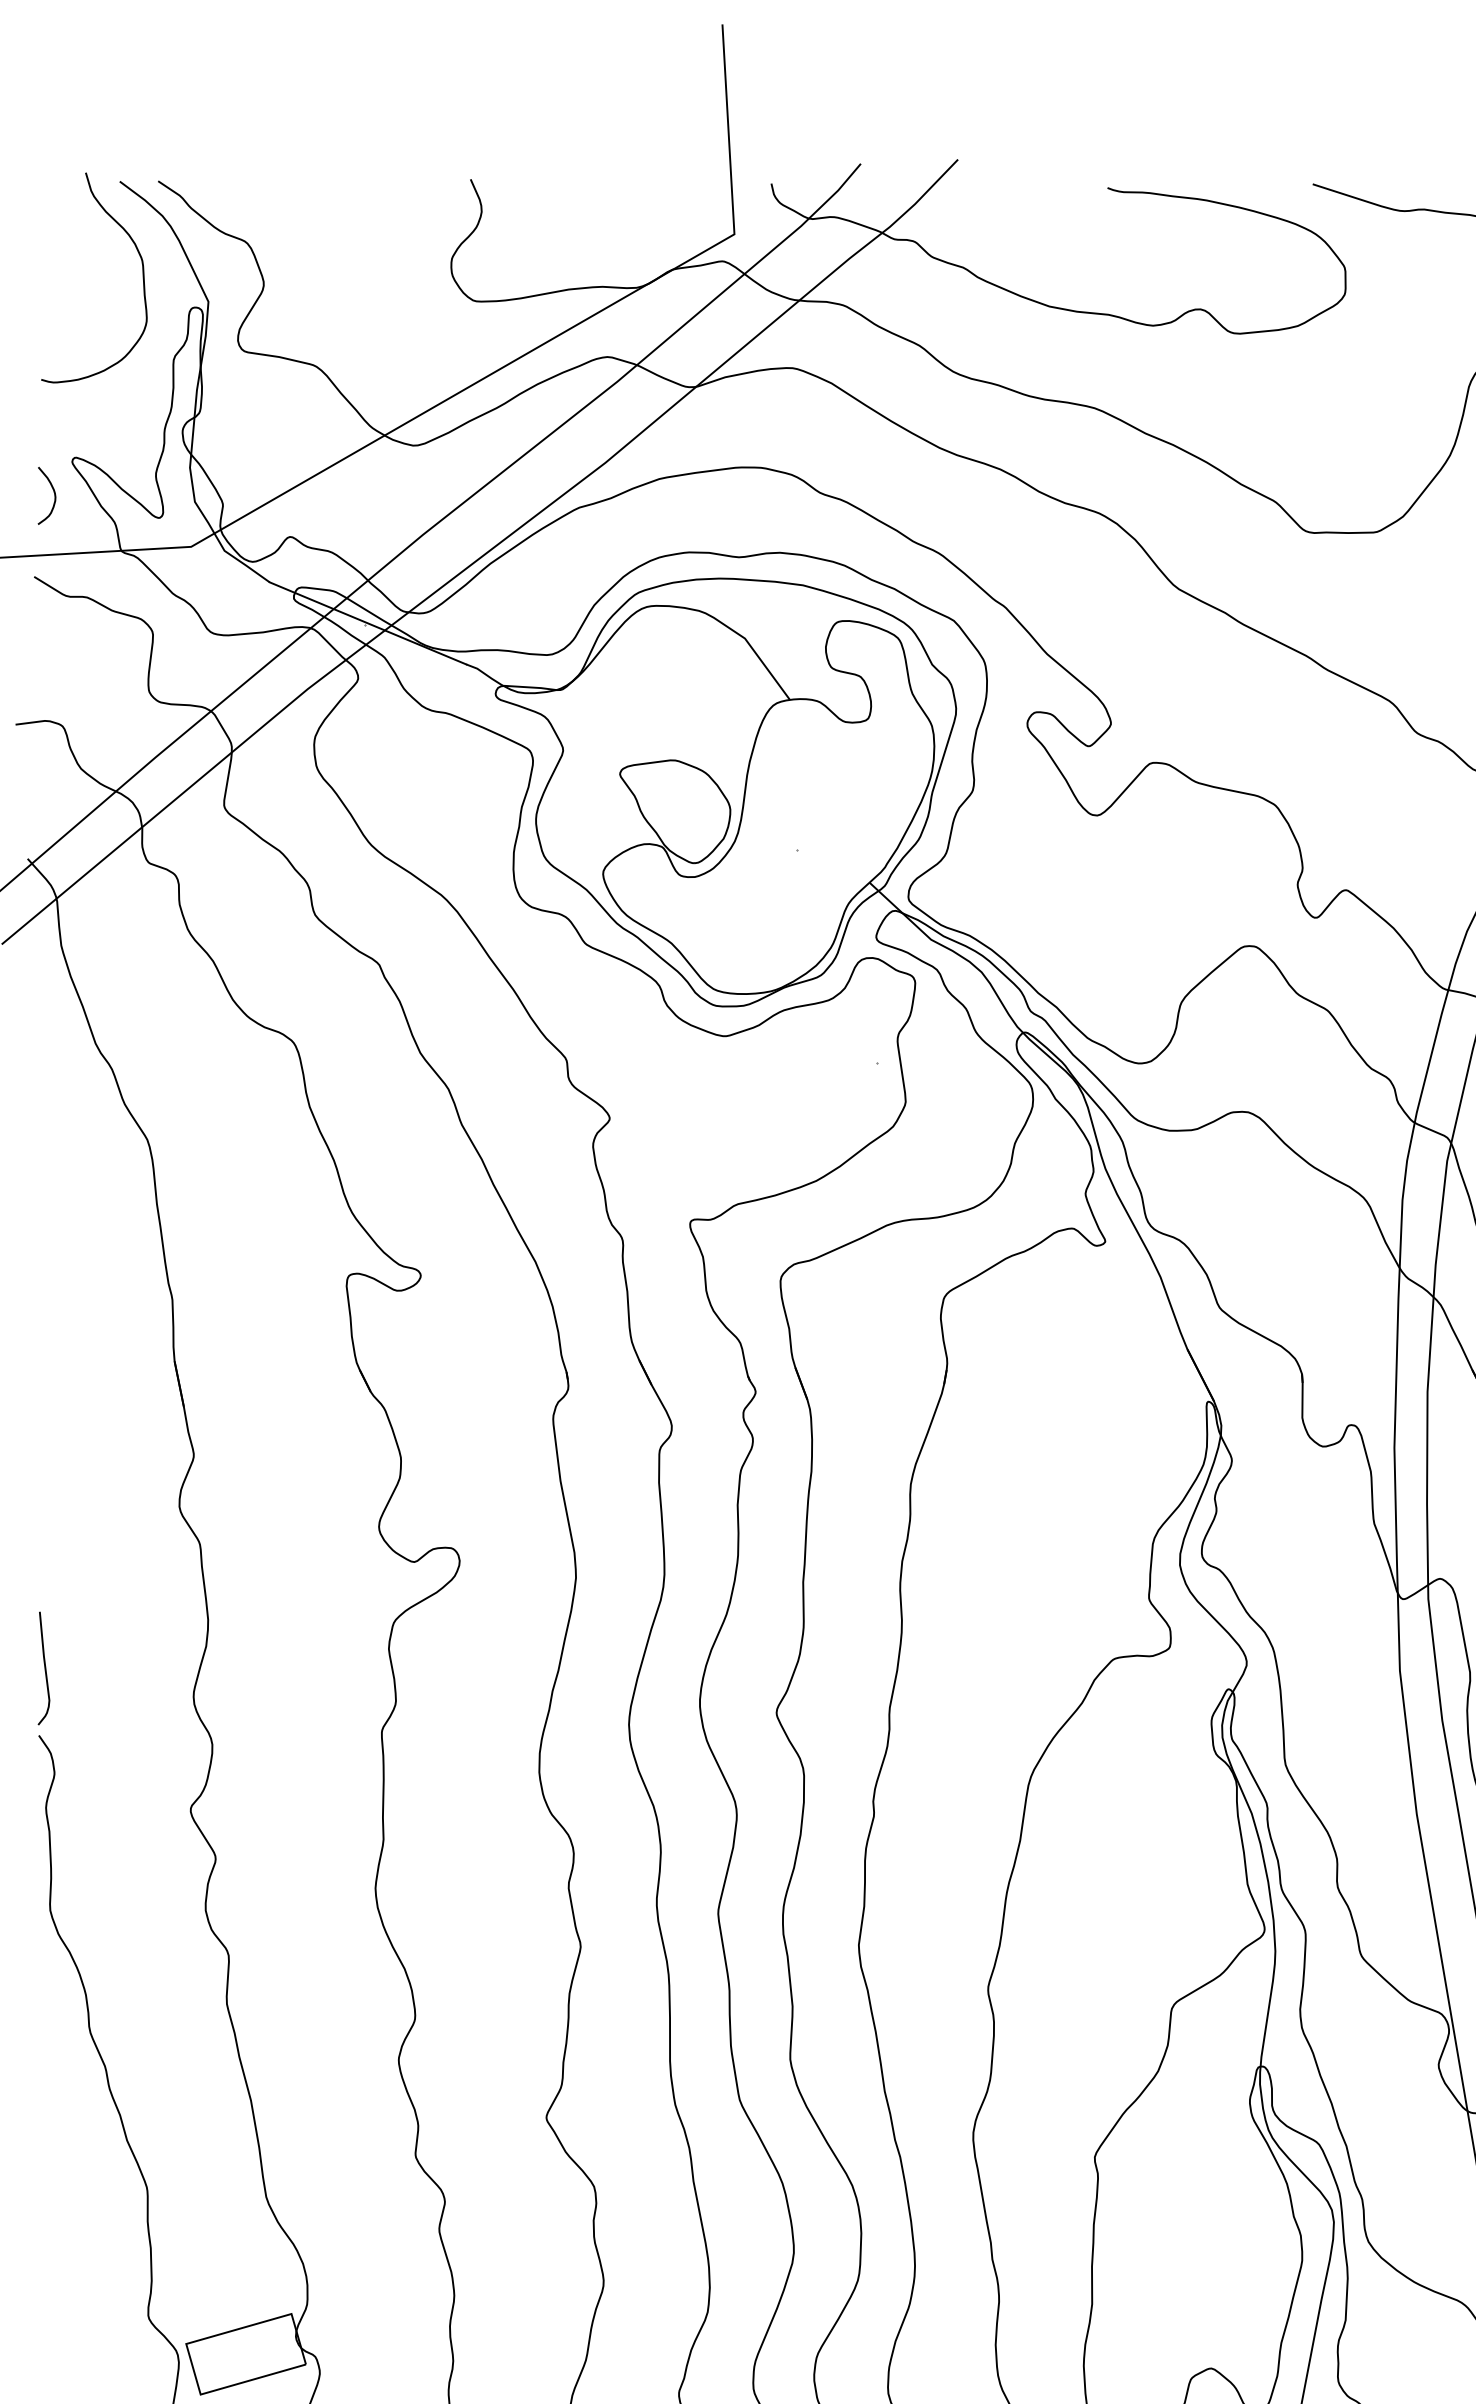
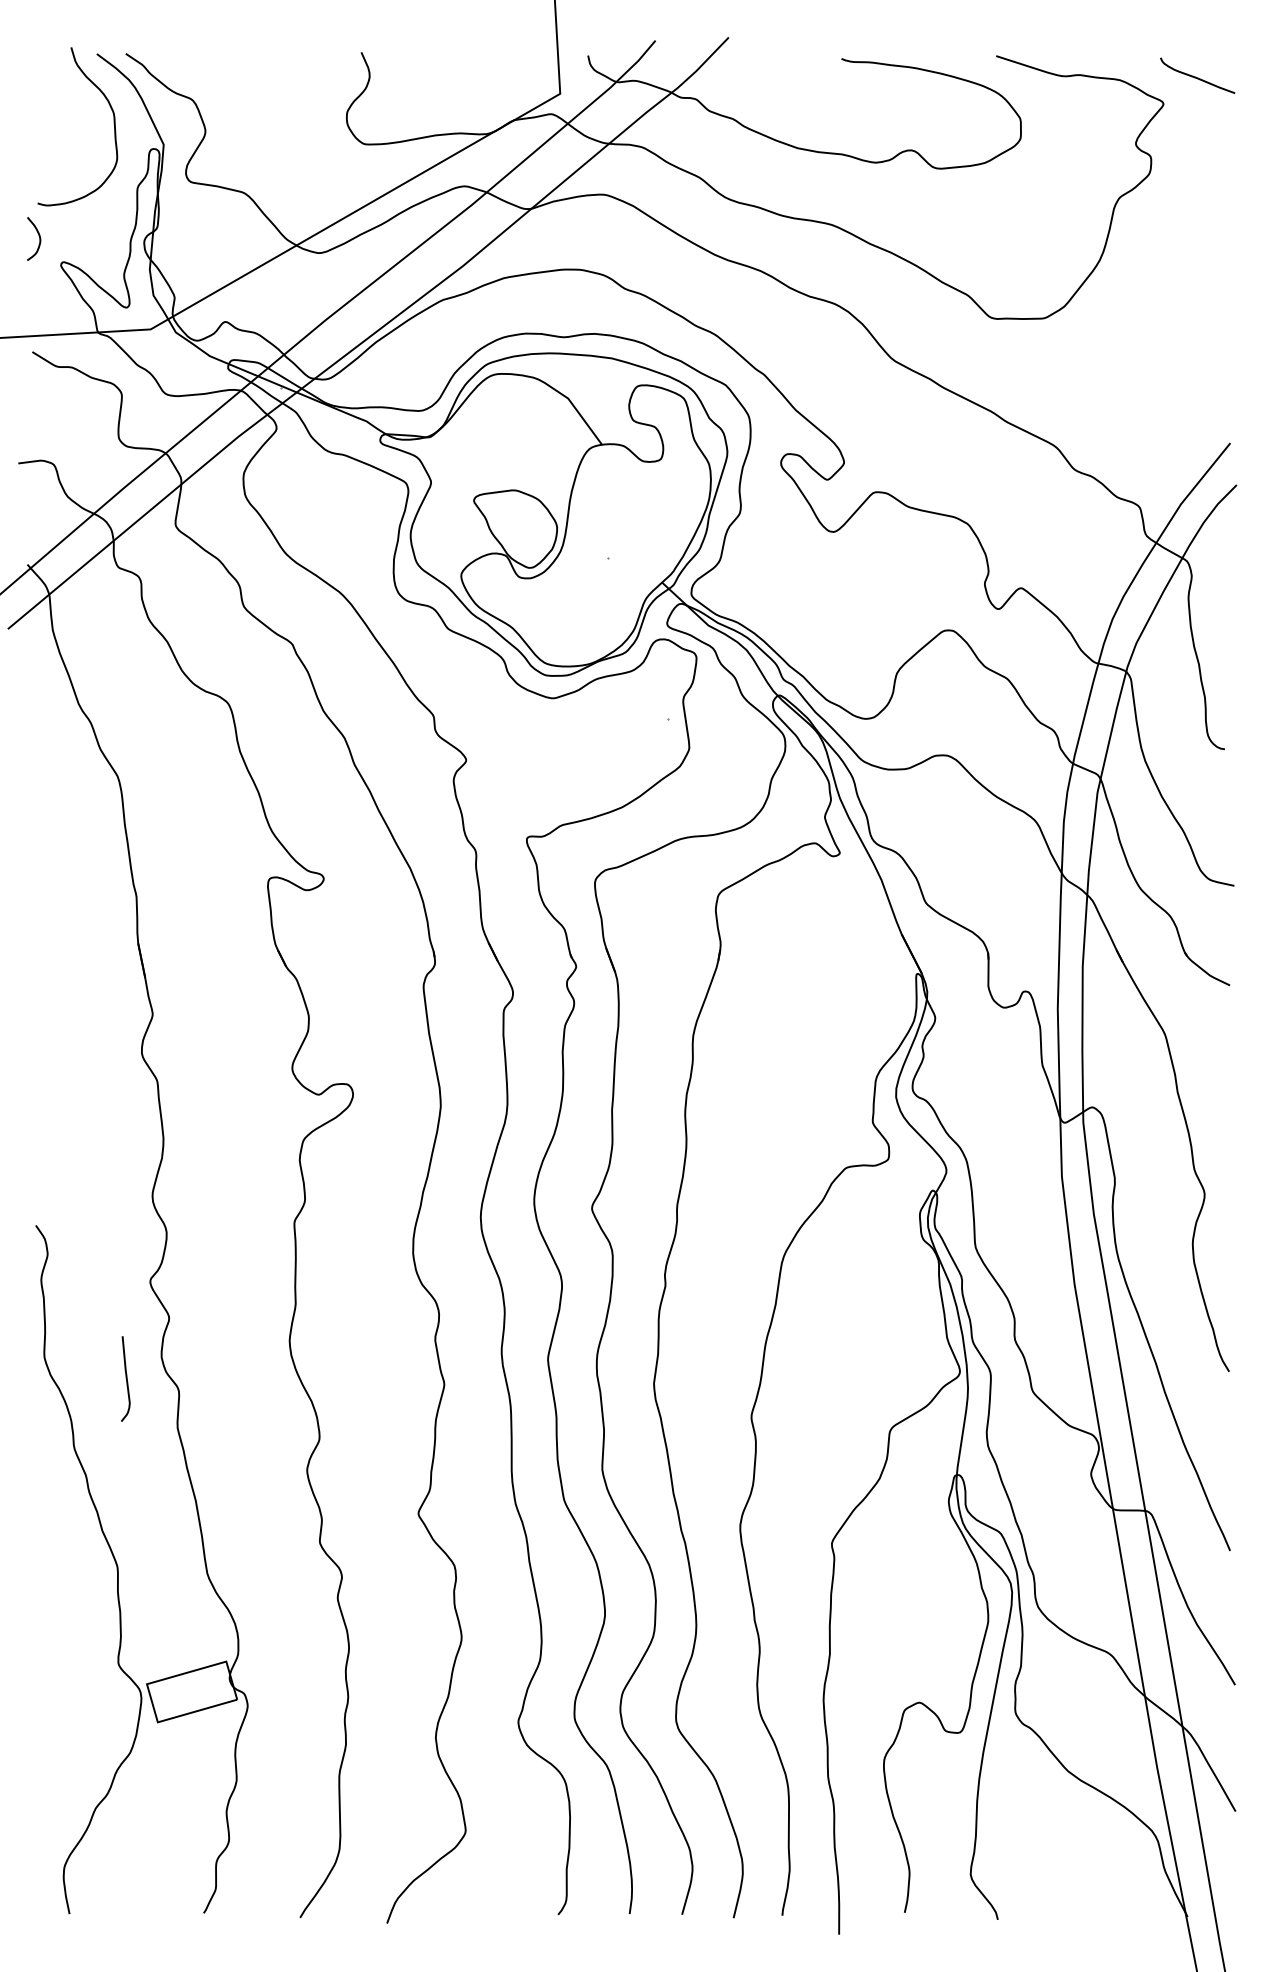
curve: (52, 492) -> (38, 236), moved
curve: (43, 1667) -> (125, 1378), moved

